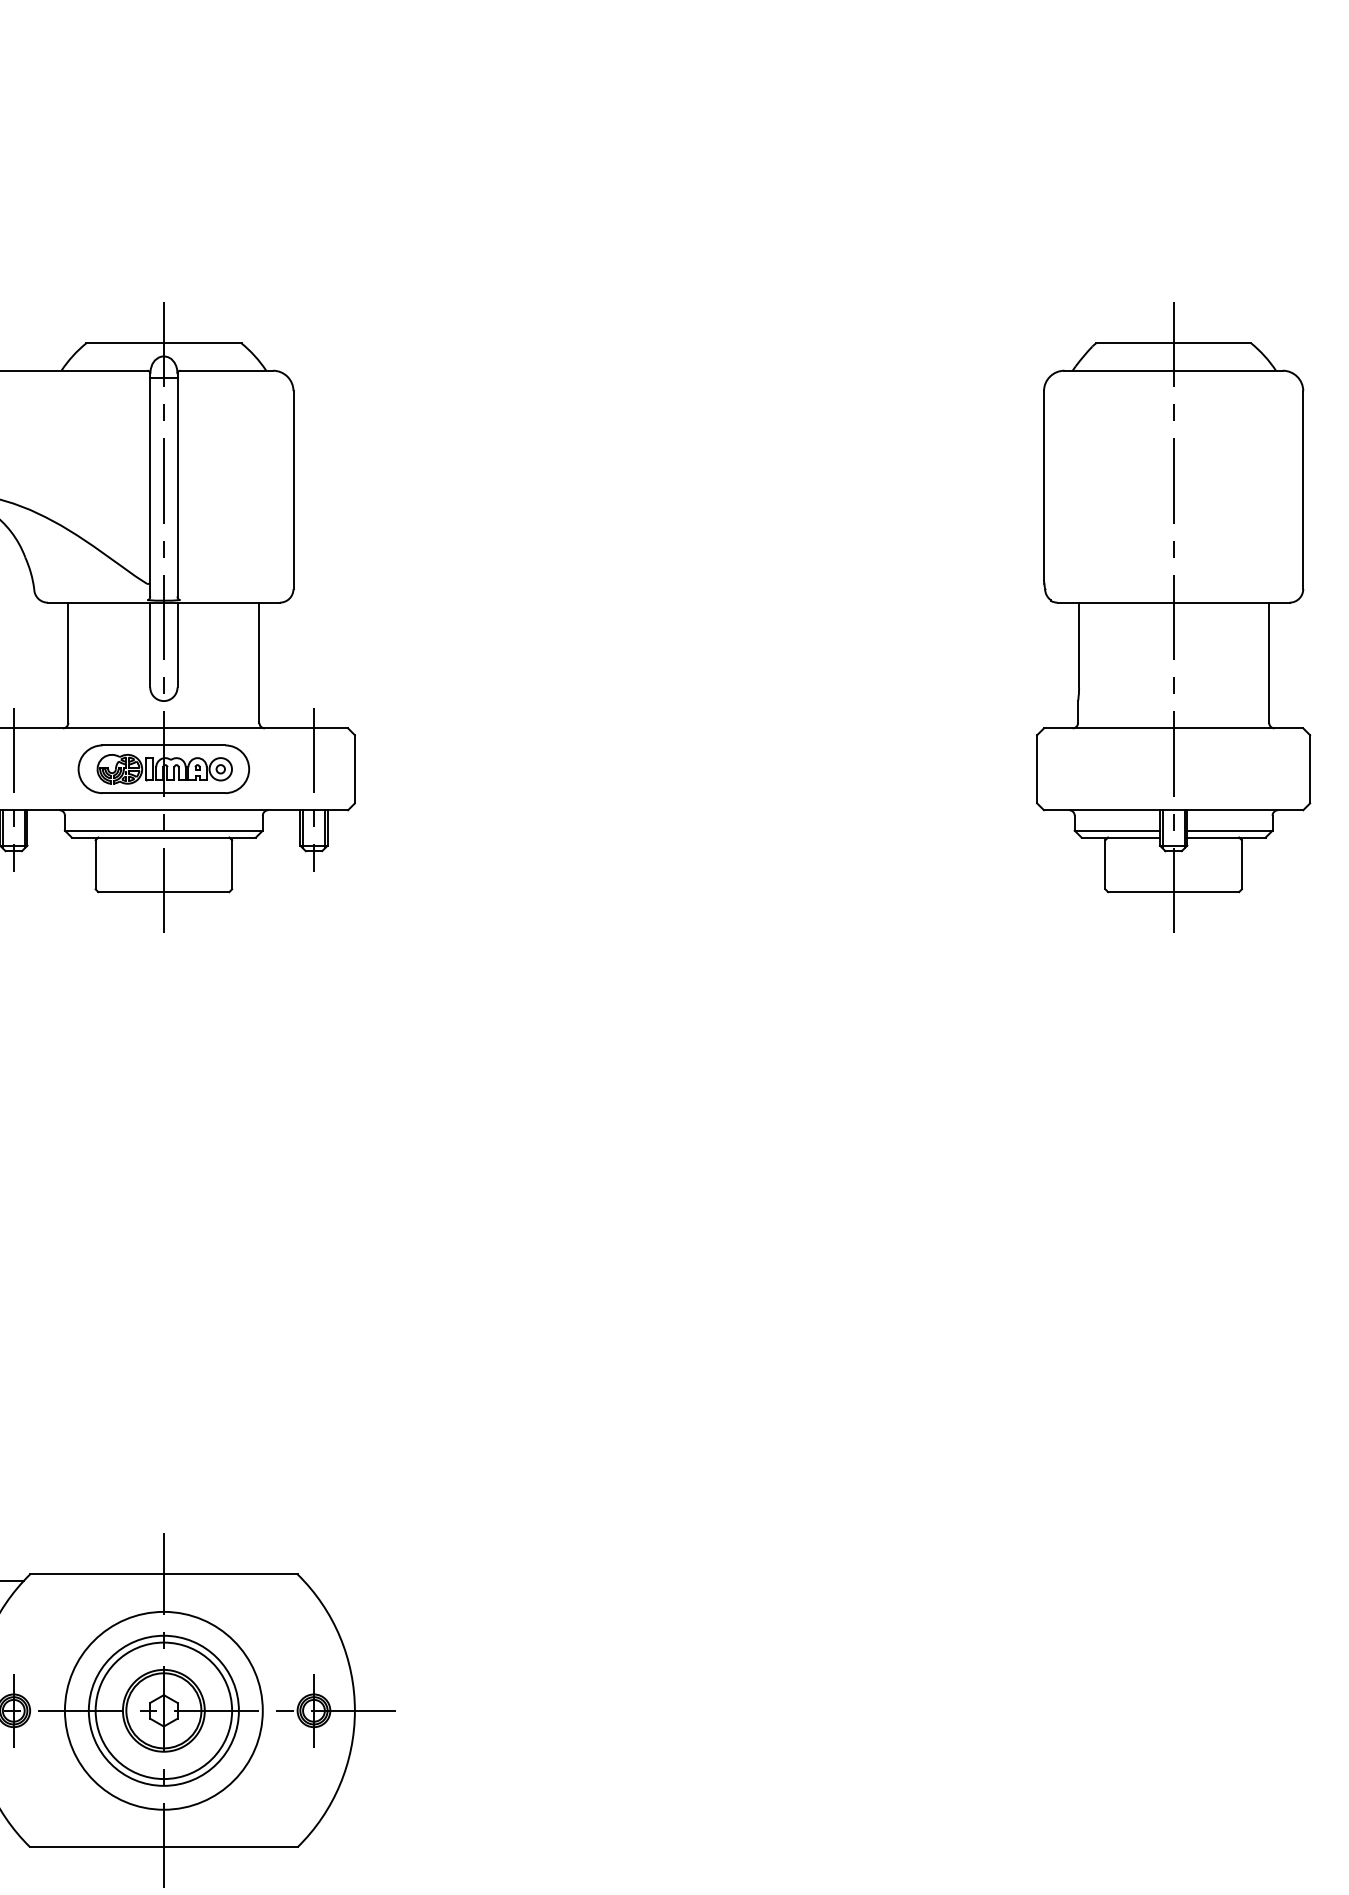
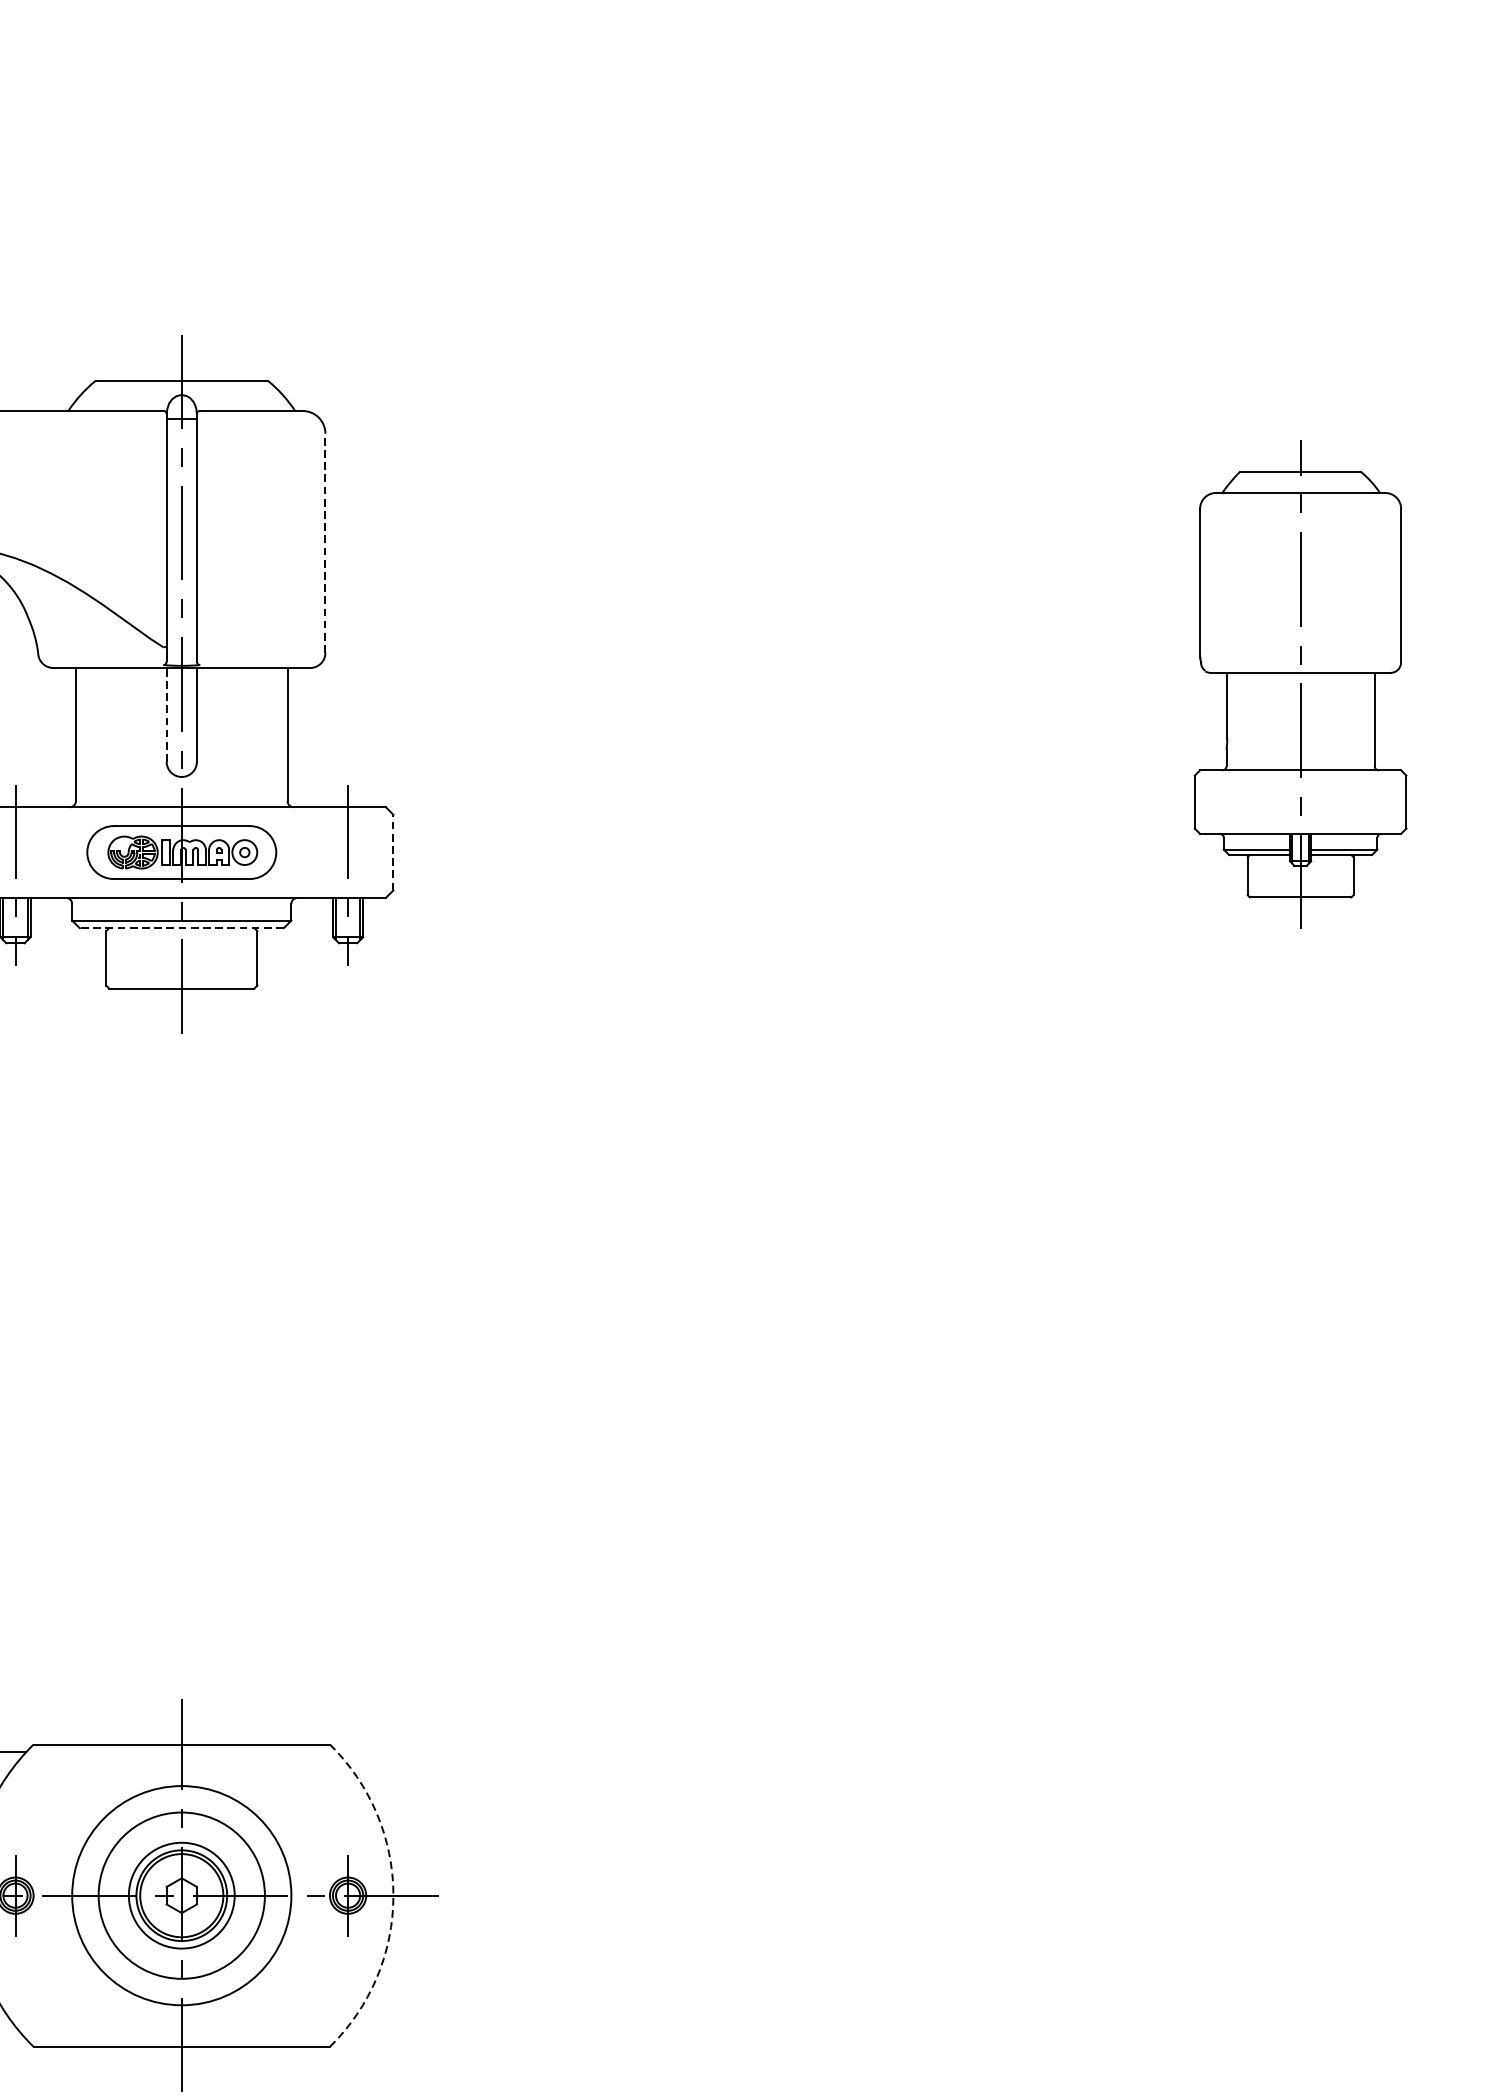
line: (293, 490) -> (325, 543), solid -> dashed
part: (1173, 617) -> (1300, 684), size x0.7
line: (150, 644) -> (166, 714), solid -> dashed
line: (354, 768) -> (392, 851), solid -> dashed
line: (163, 837) -> (181, 928), solid -> dashed
circle: (163, 1710) -> (181, 1895), size x0.7
arc: (354, 1710) -> (392, 1895), solid -> dashed

